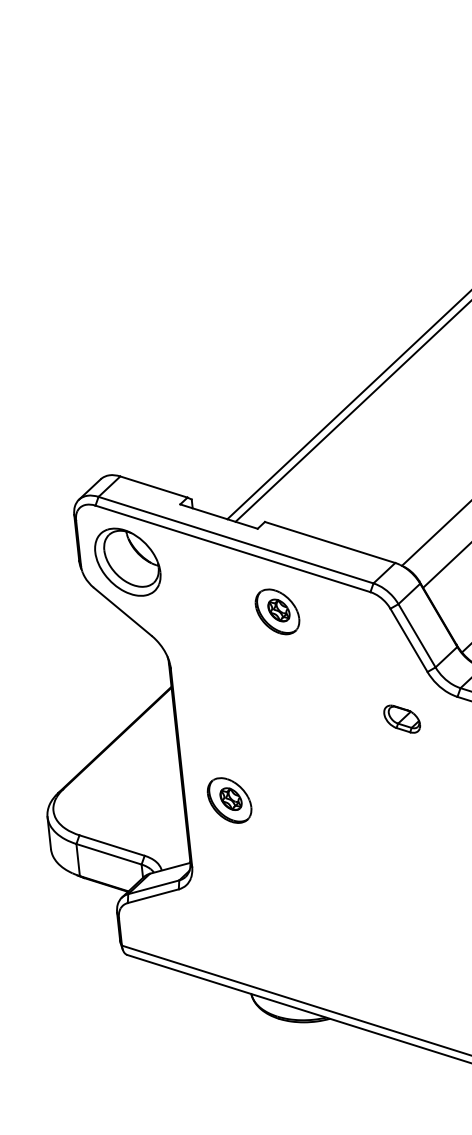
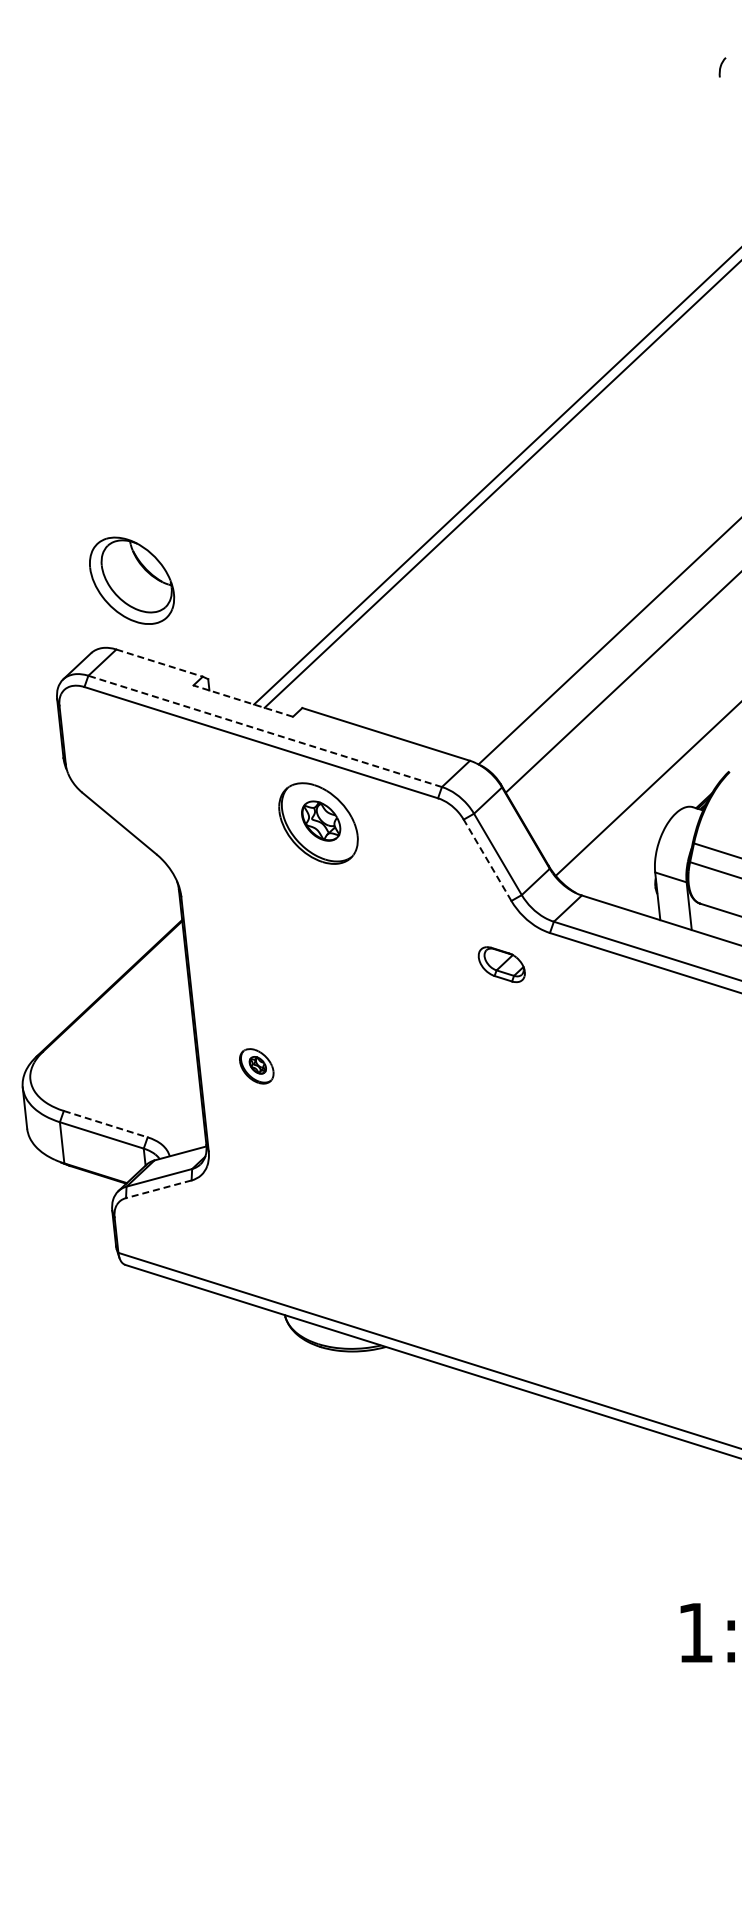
line: (154, 487) -> (160, 663), solid -> dashed
line: (218, 516) -> (242, 700), solid -> dashed
line: (235, 540) -> (264, 731), solid -> dashed
part: (128, 561) -> (132, 580), moved
part: (277, 611) -> (318, 823), size x1.4
line: (408, 639) -> (487, 859), solid -> dashed
part: (401, 719) -> (501, 964), moved
part: (229, 800) -> (256, 1066), size x0.6
line: (111, 845) -> (105, 1124), solid -> dashed
line: (153, 896) -> (158, 1189), solid -> dashed

